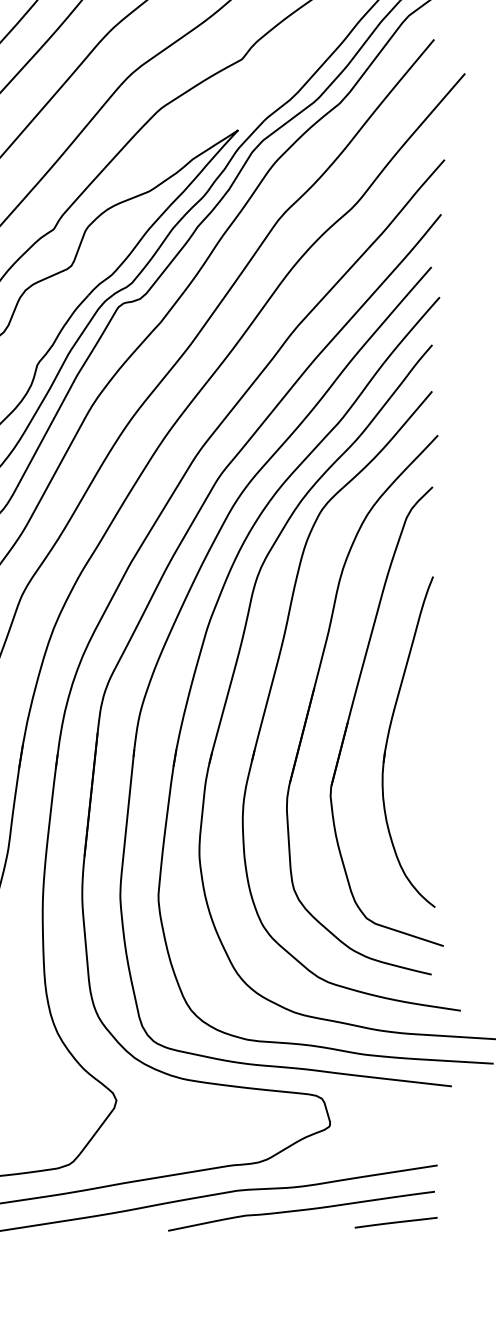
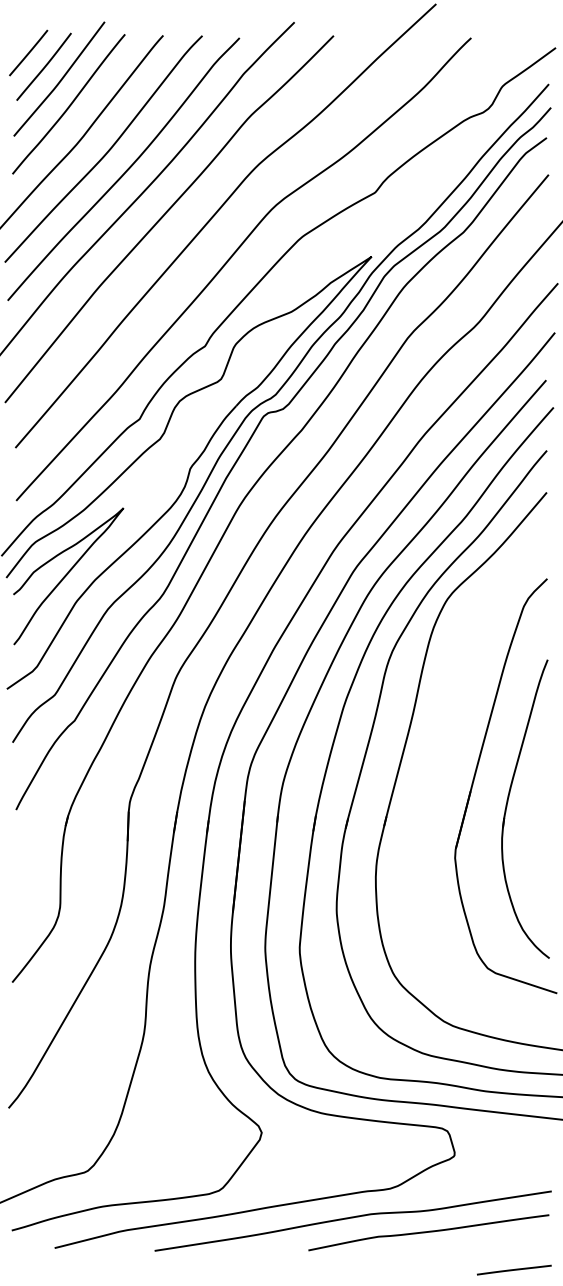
part: (314, 693) -> (440, 765), removed
line: (396, 1222) -> (514, 1269), moved

